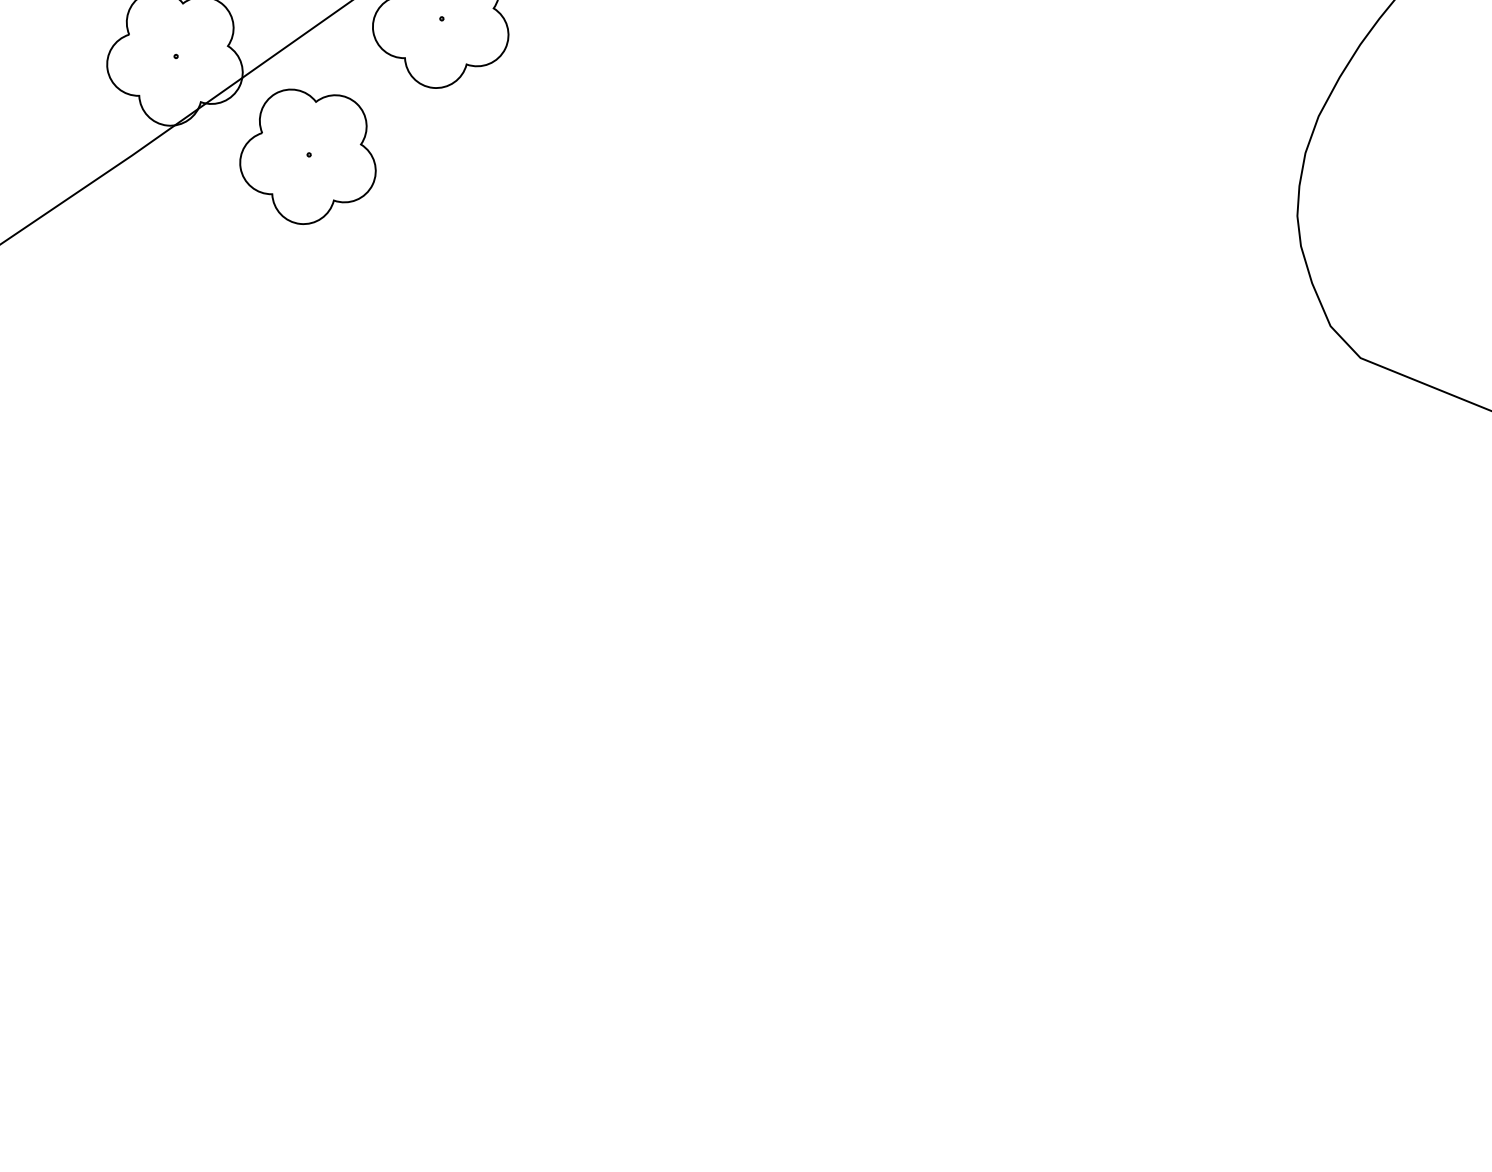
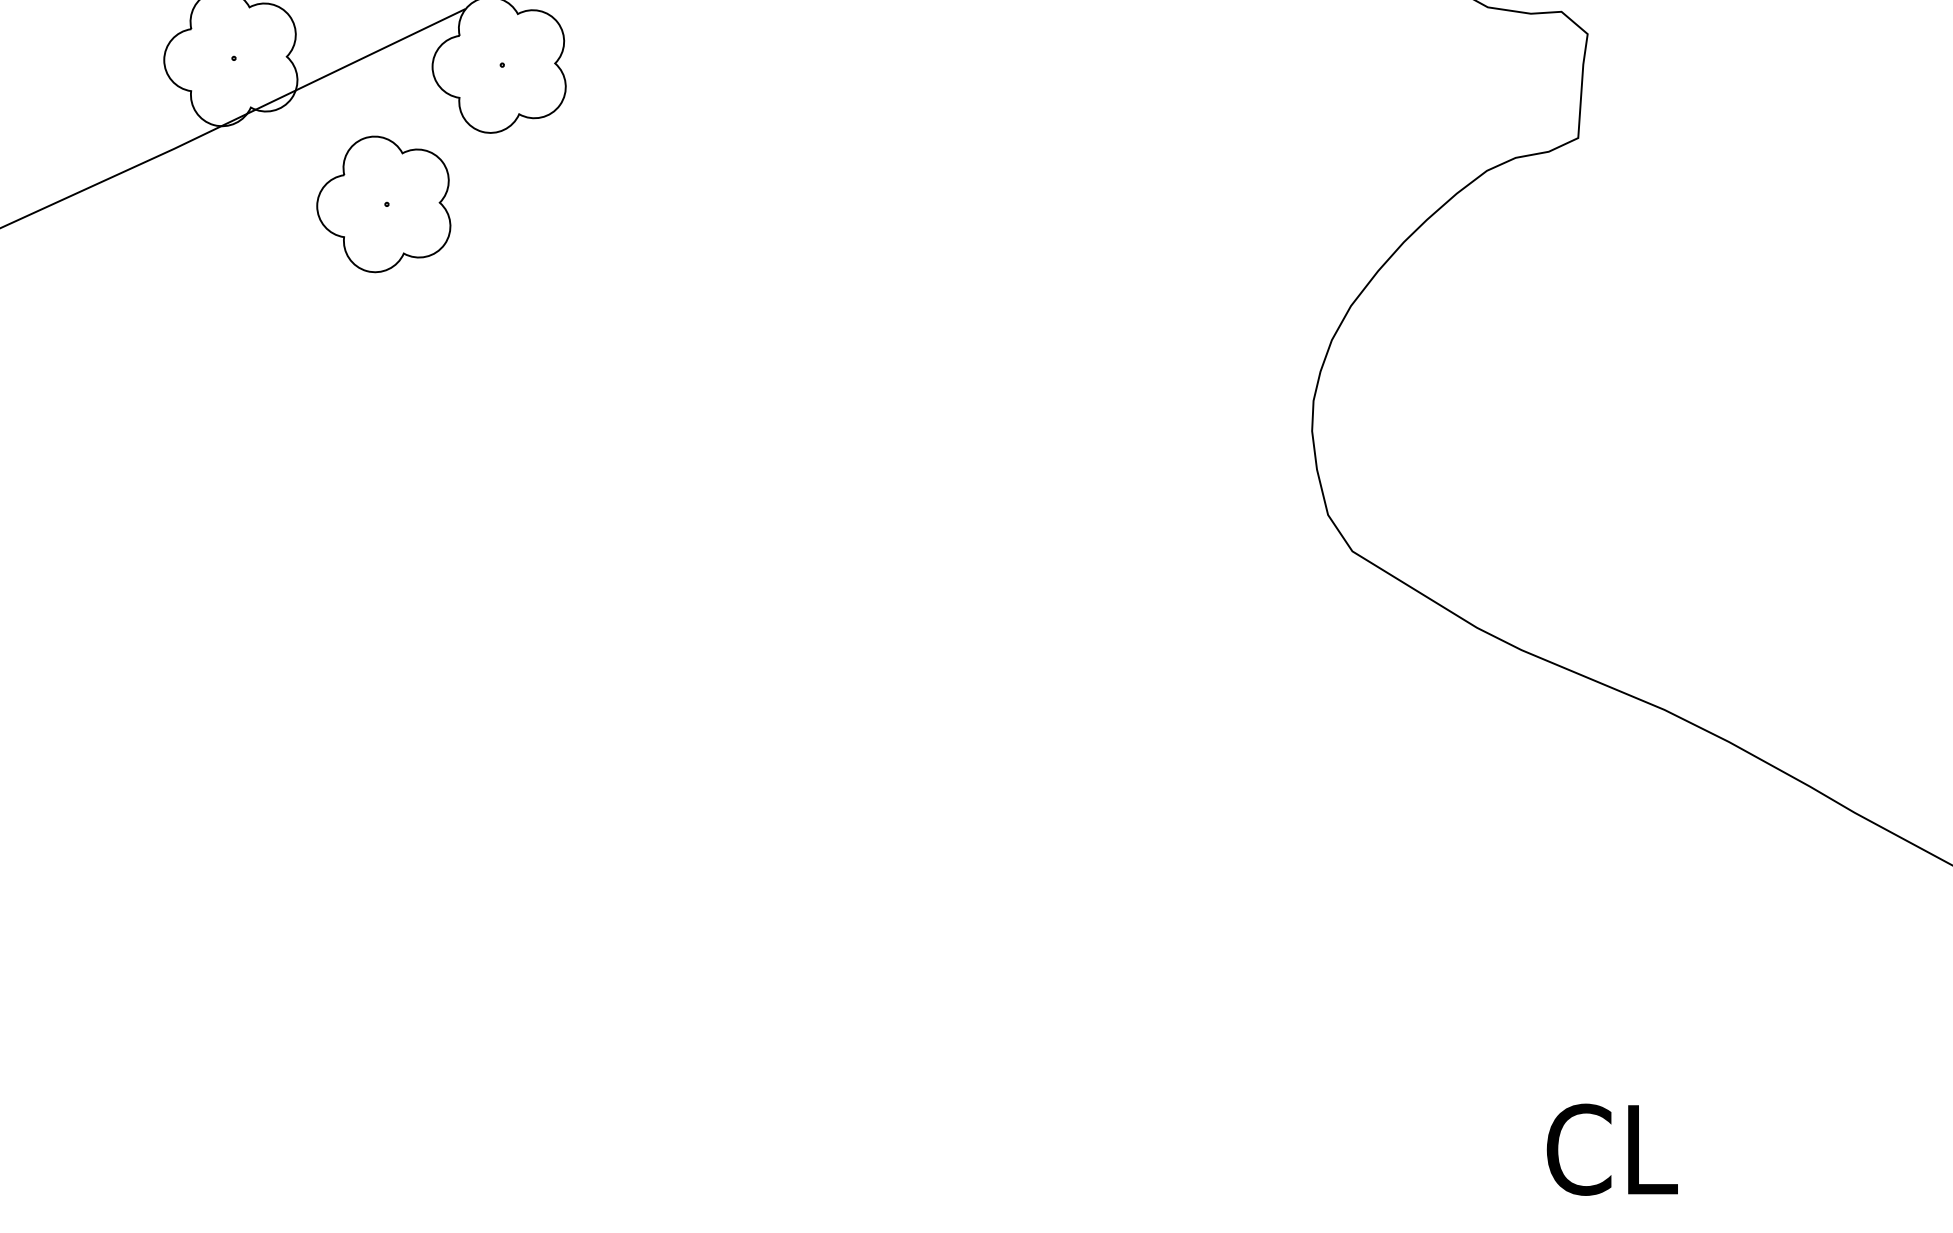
part: (305, 155) -> (383, 204), moved

